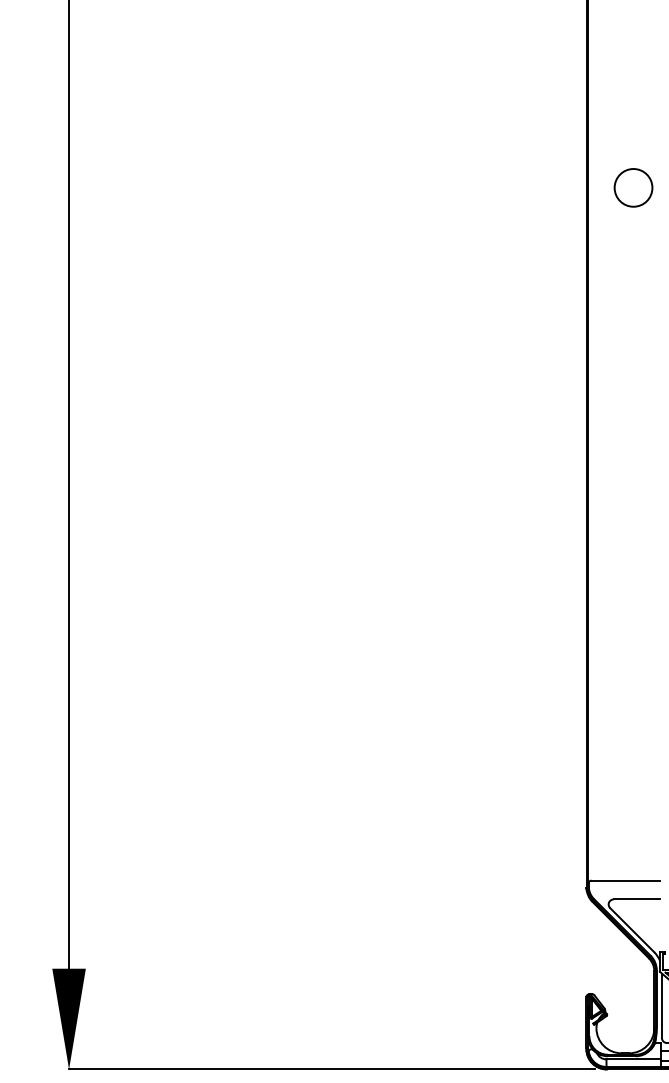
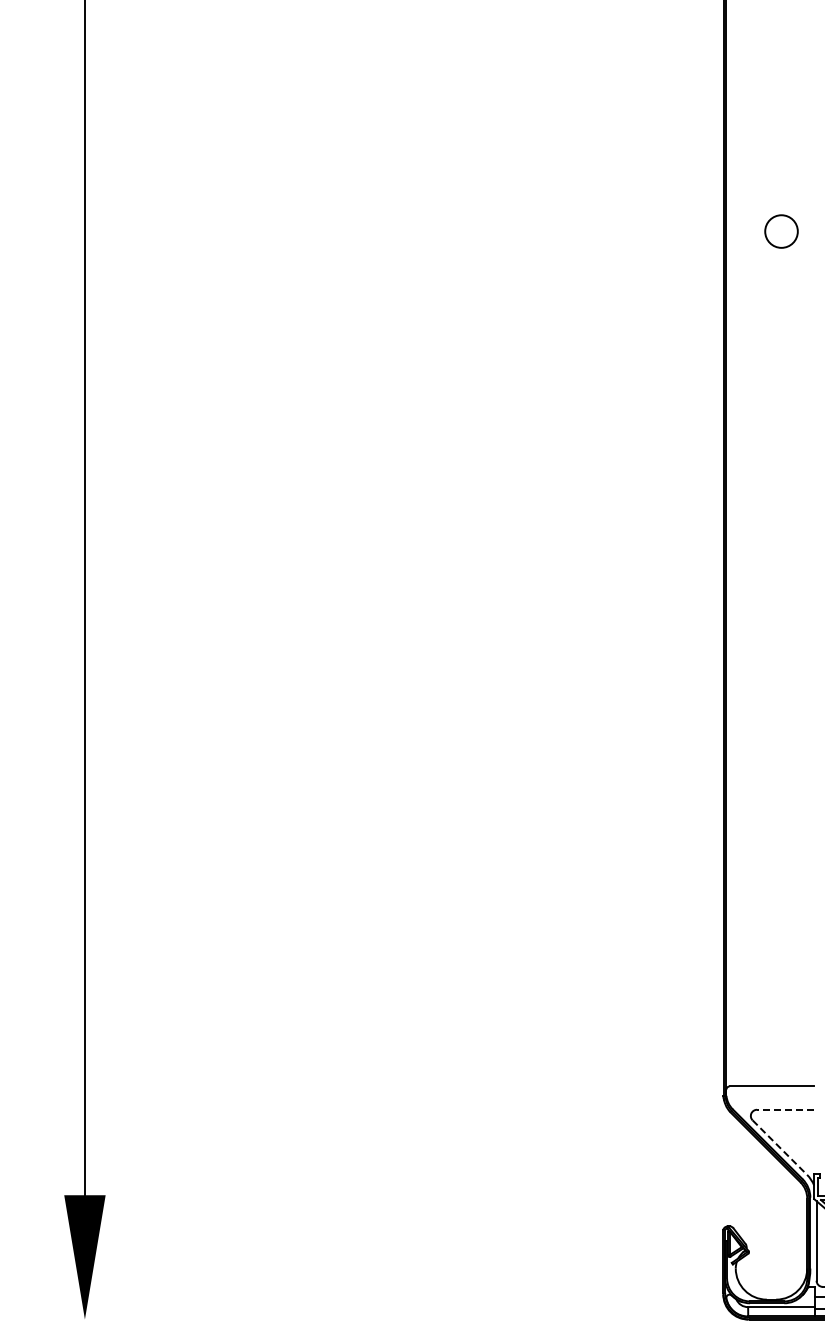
circle: (633, 187) -> (781, 231), size x0.7
line: (636, 899) -> (785, 1109), solid -> dashed
line: (632, 930) -> (780, 1147), solid -> dashed
line: (332, 1069) -> (409, 1319), removed

